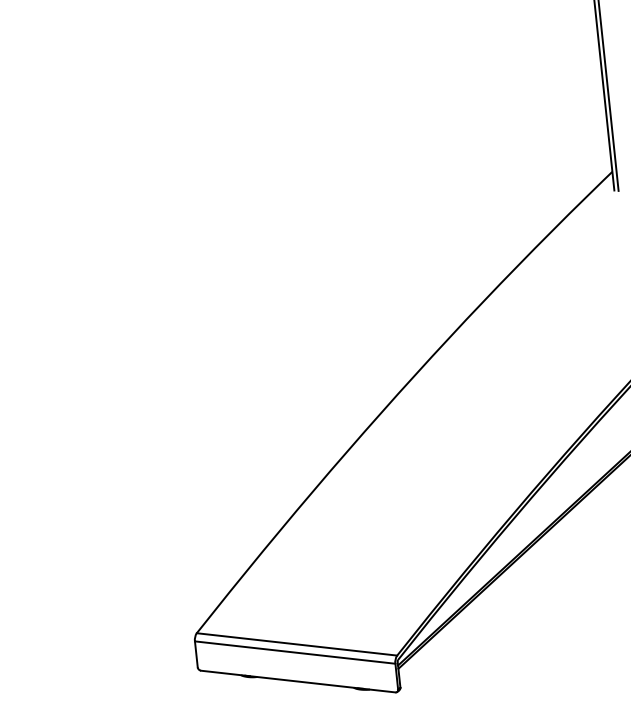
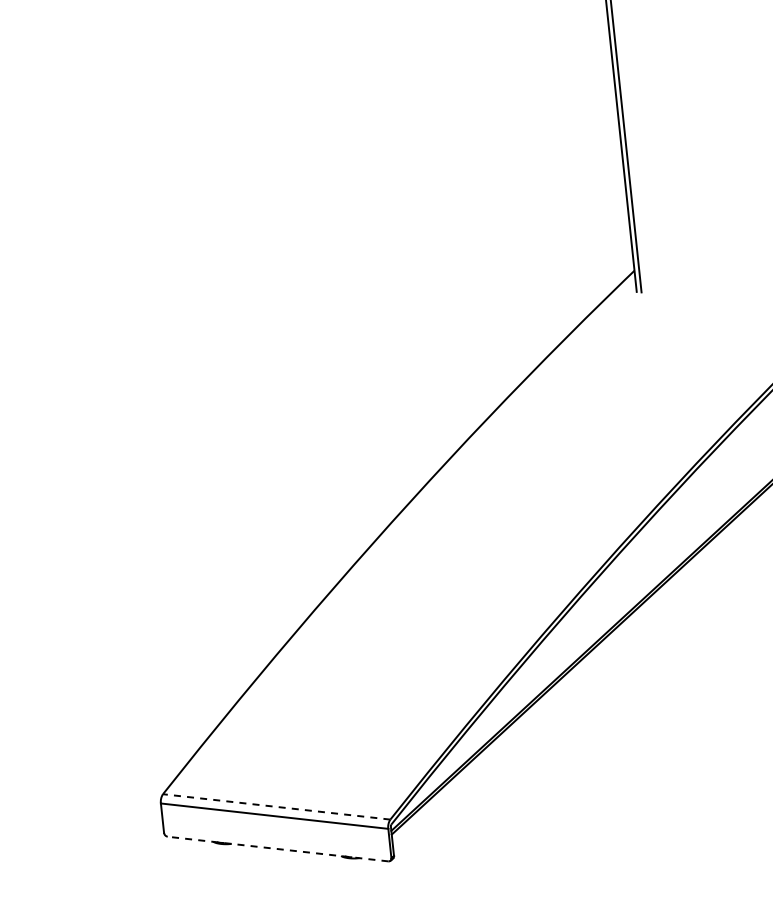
line: (296, 644) -> (276, 806), solid -> dashed
line: (297, 681) -> (277, 849), solid -> dashed

